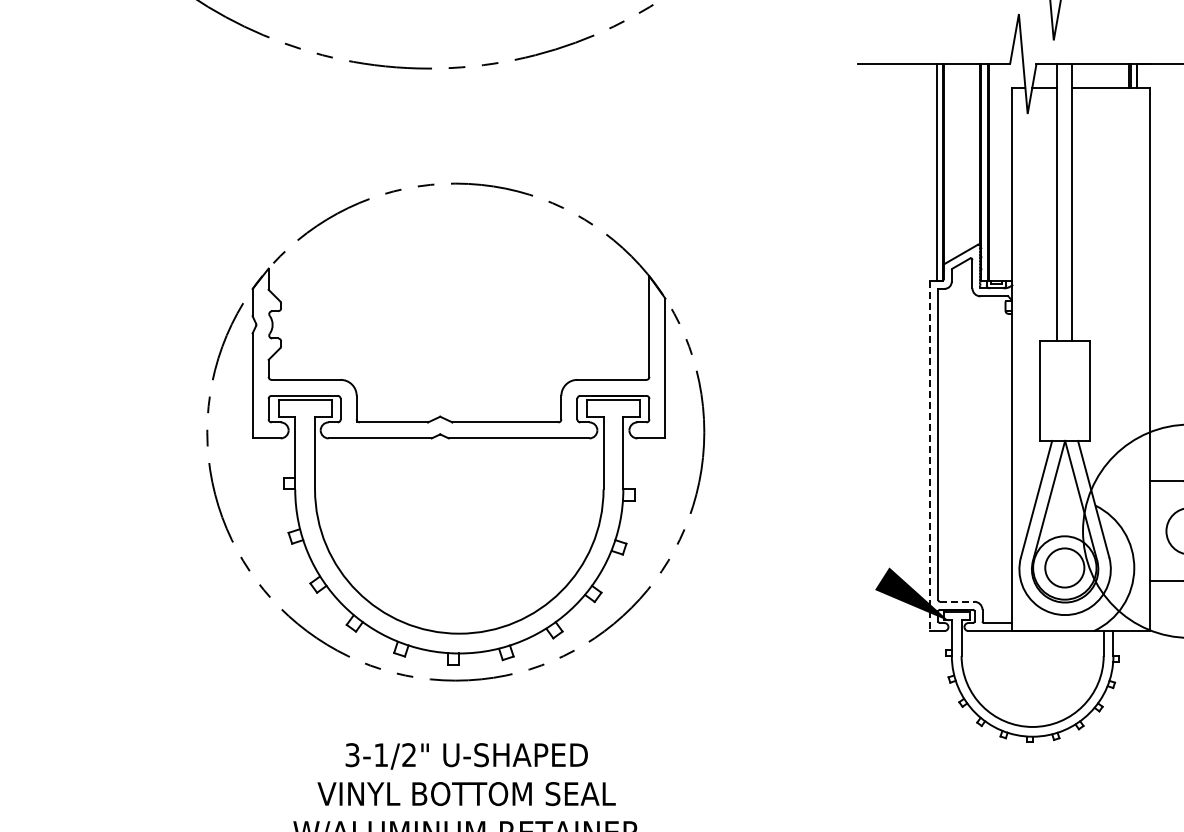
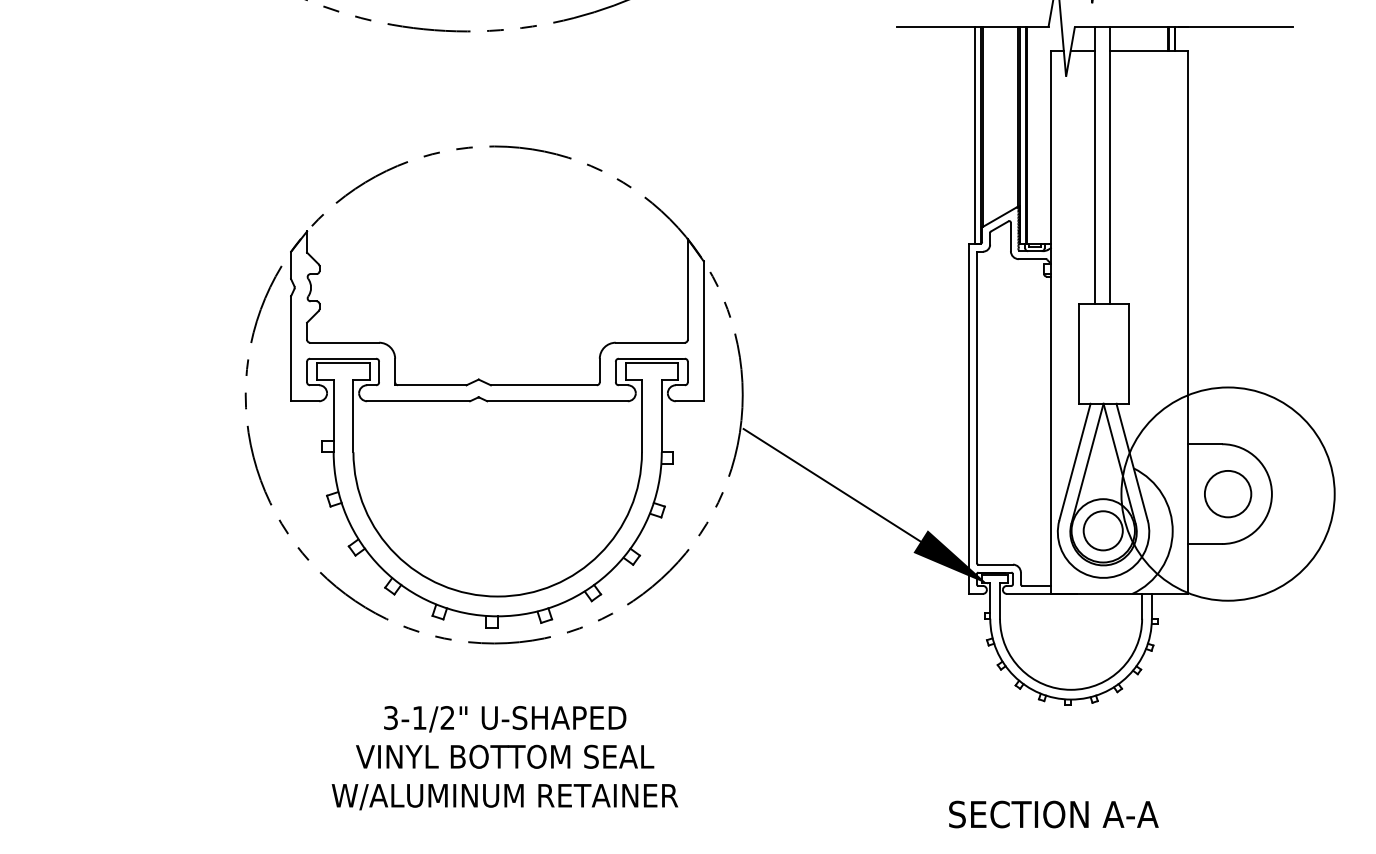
line: (930, 456) -> (968, 419), dashed -> solid
line: (793, 521) -> (831, 484), added
line: (958, 601) -> (996, 564), dashed -> solid

